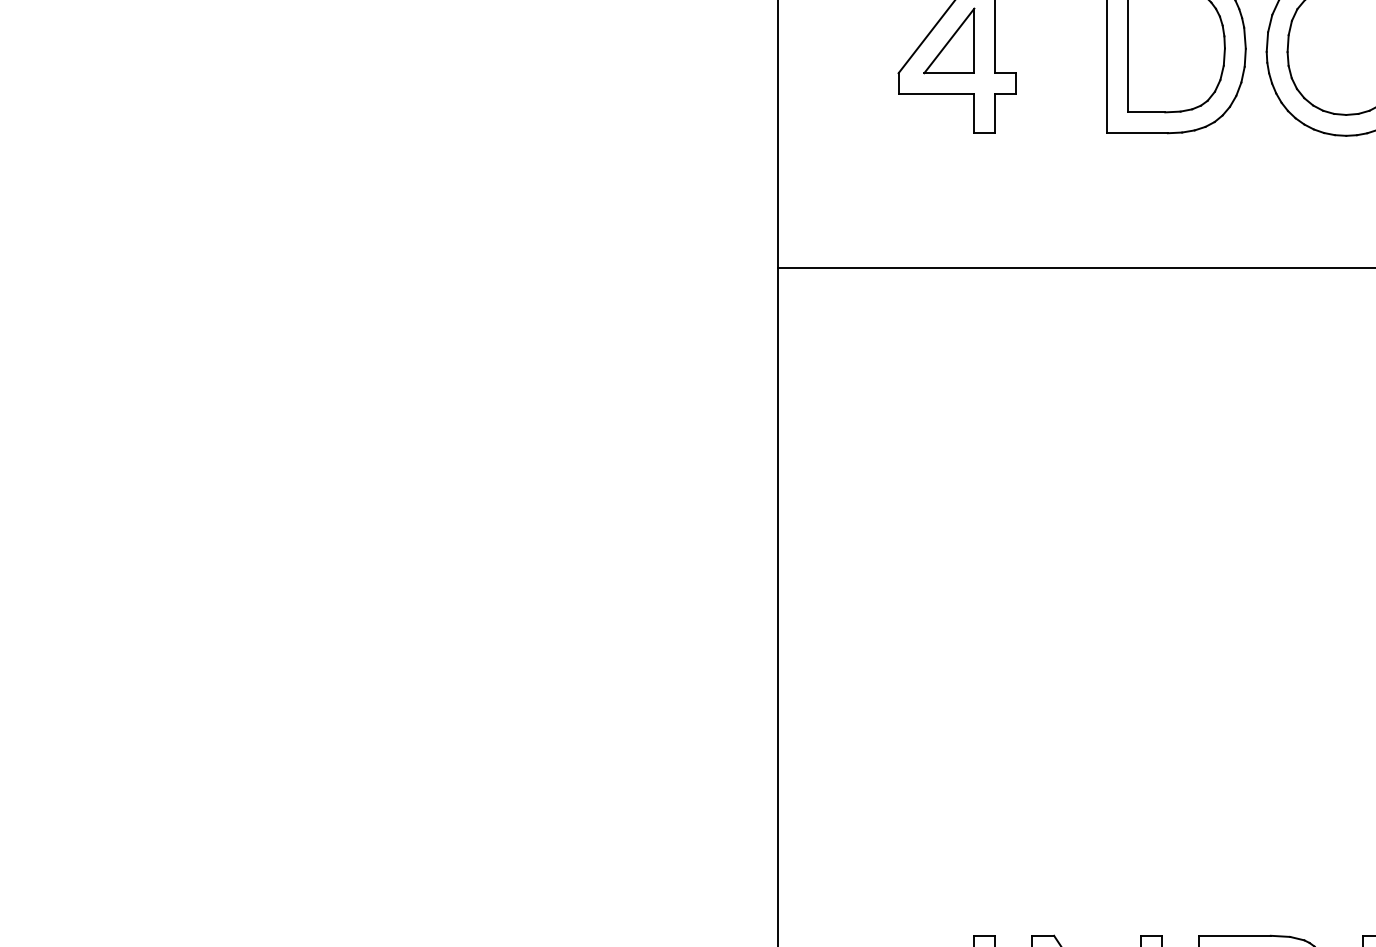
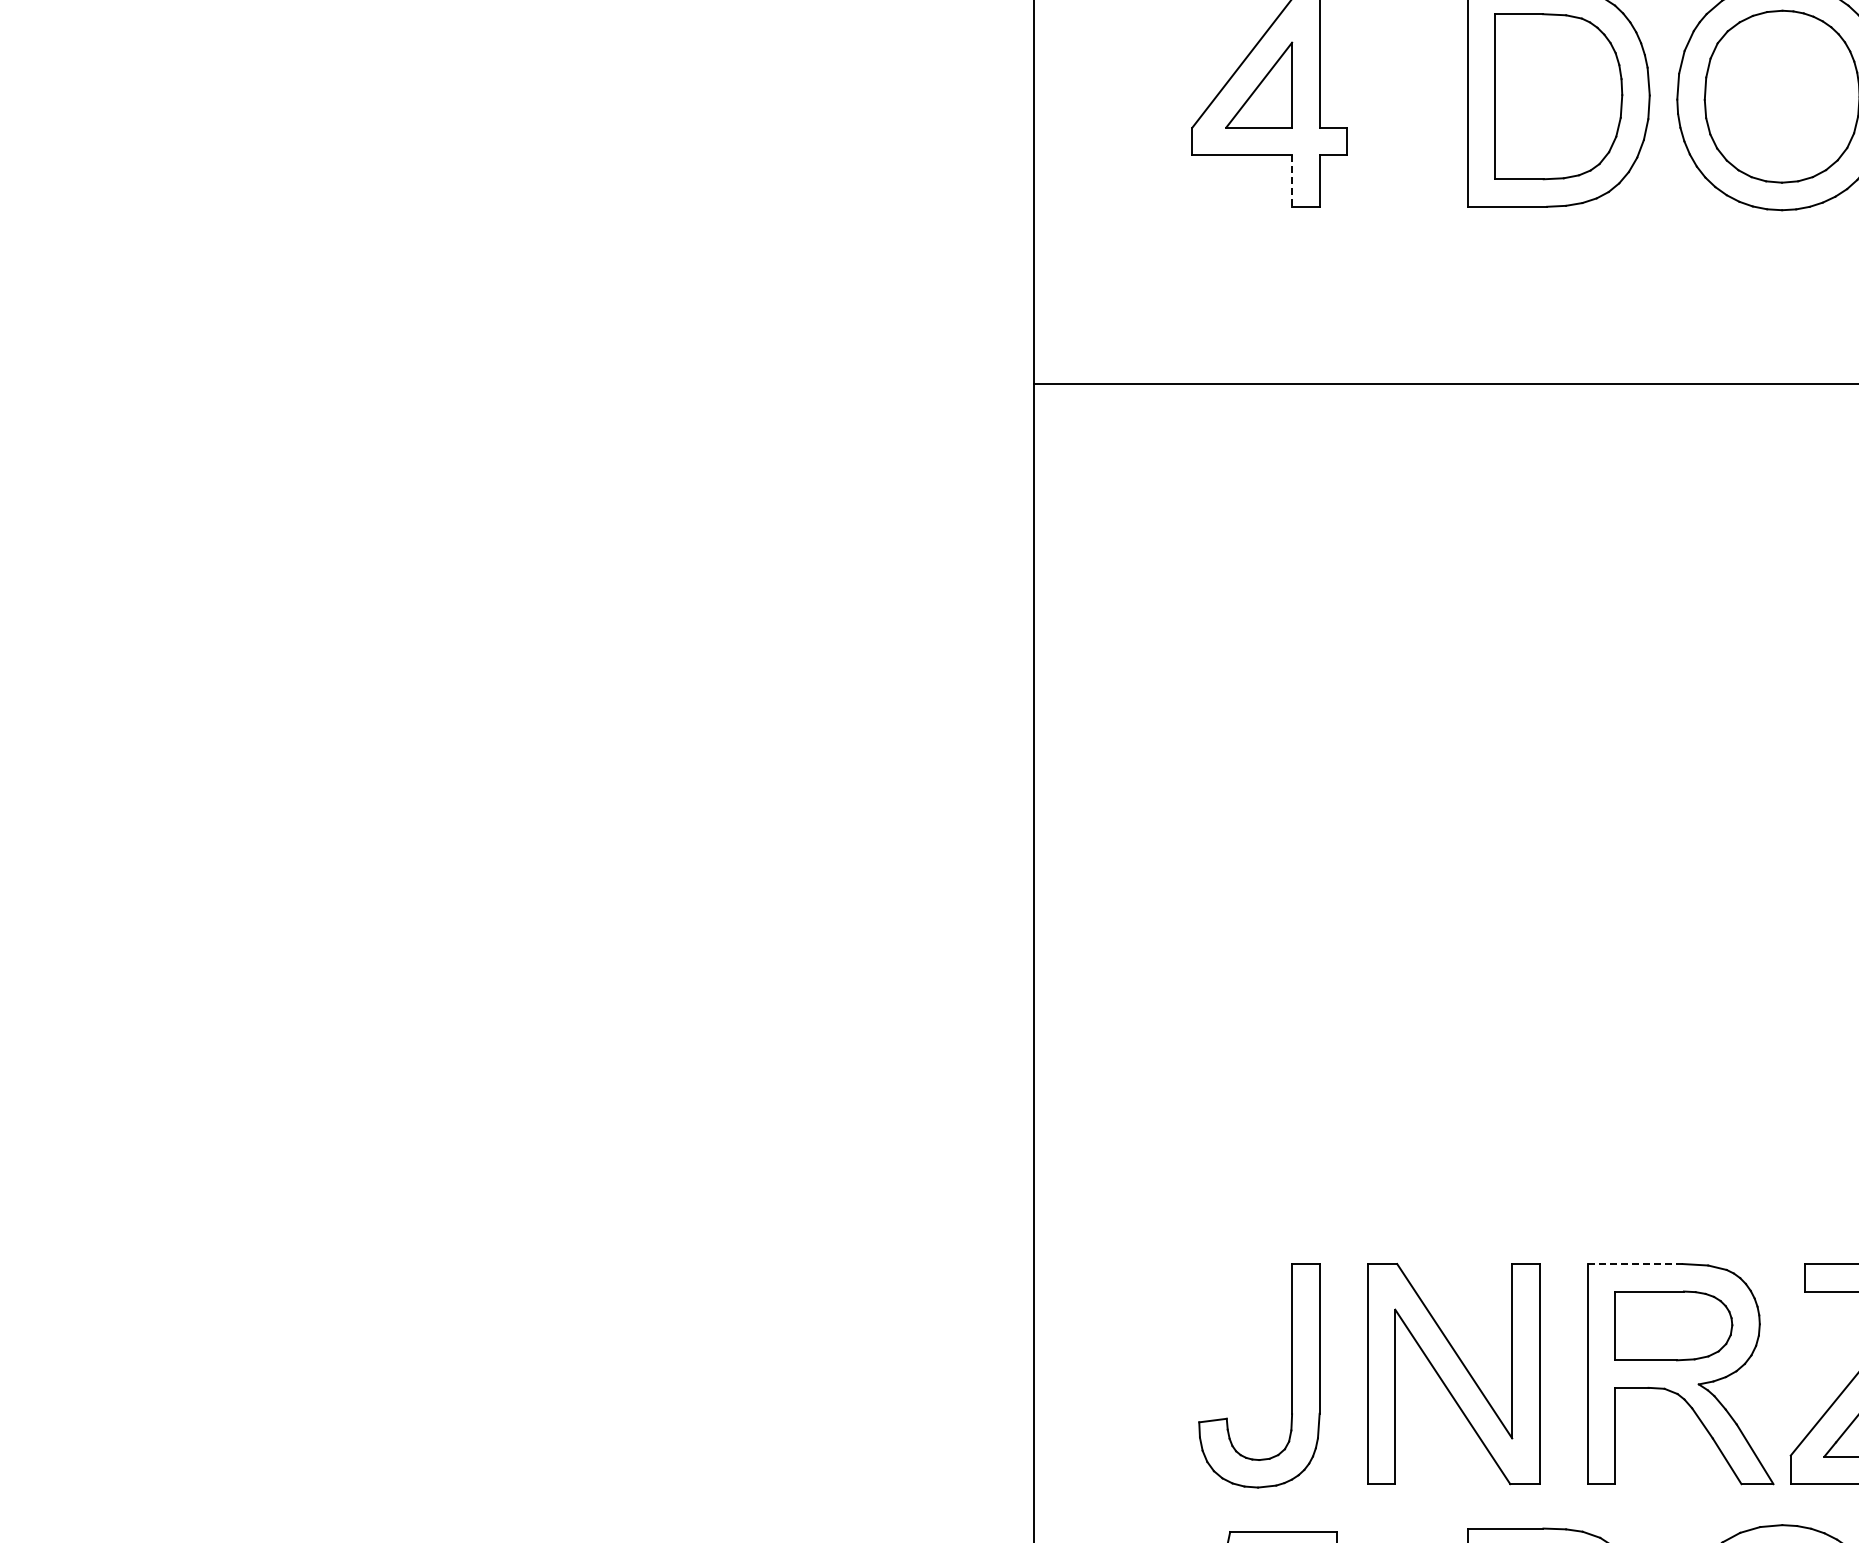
line: (974, 114) -> (1292, 181), solid -> dashed
line: (1234, 936) -> (1634, 1264), solid -> dashed

